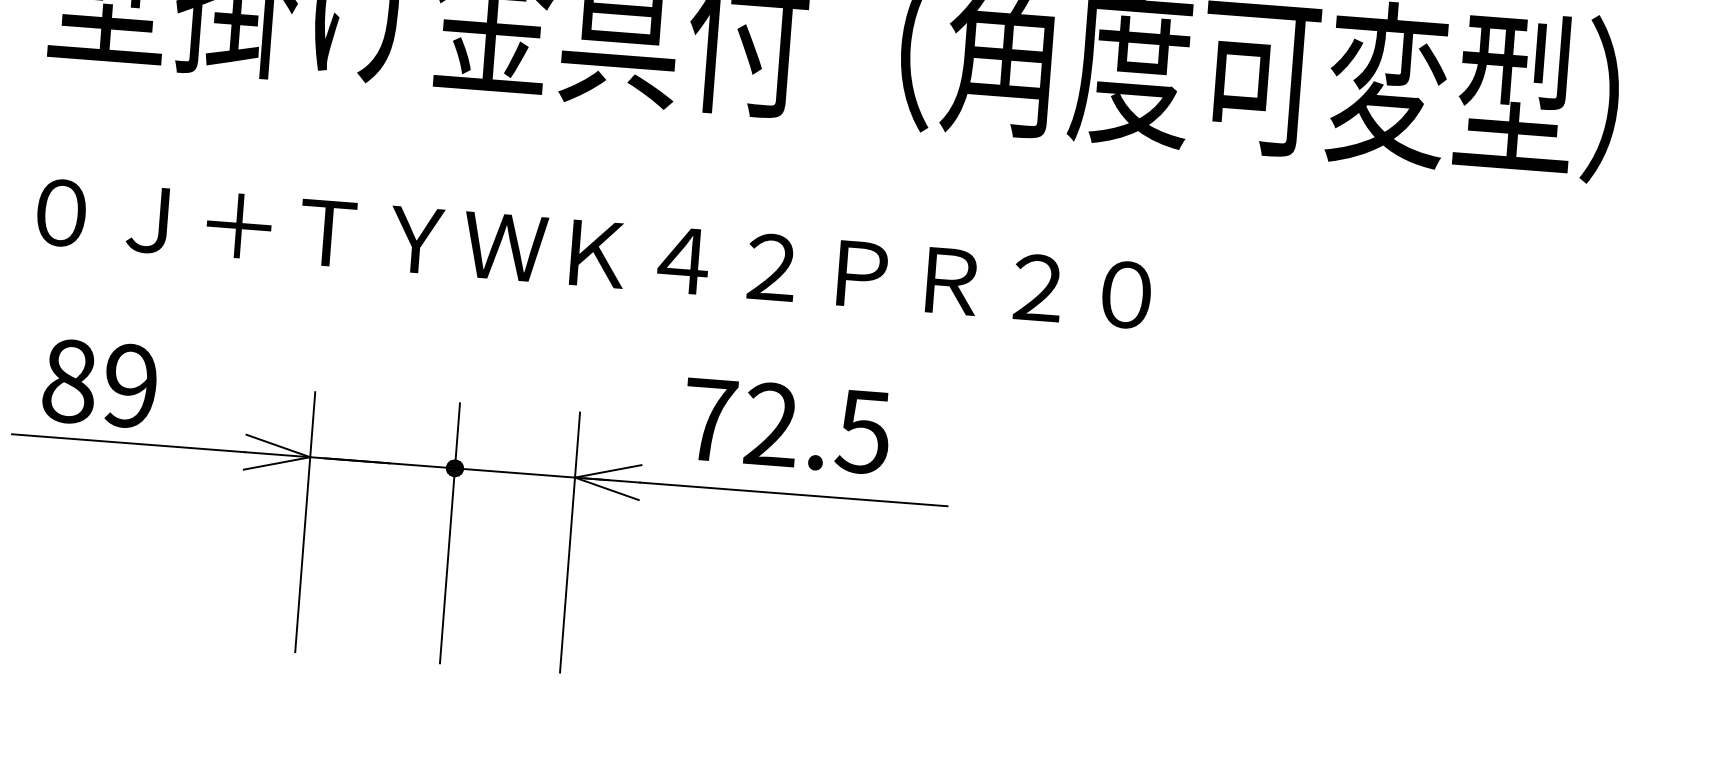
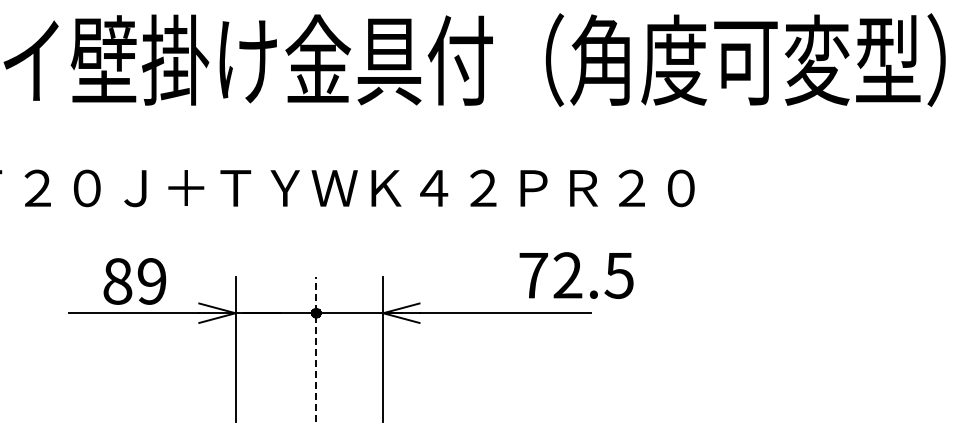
text: (99, 383) -> (134, 281), moved
text: (786, 425) -> (576, 275), moved
line: (450, 533) -> (316, 349), solid -> dashed

